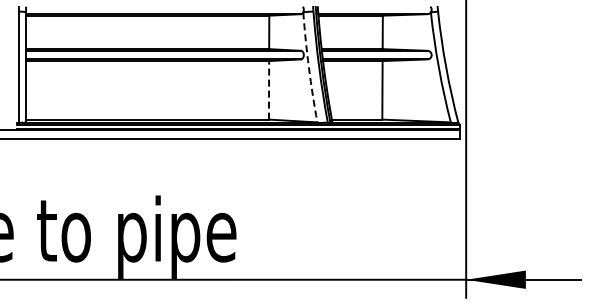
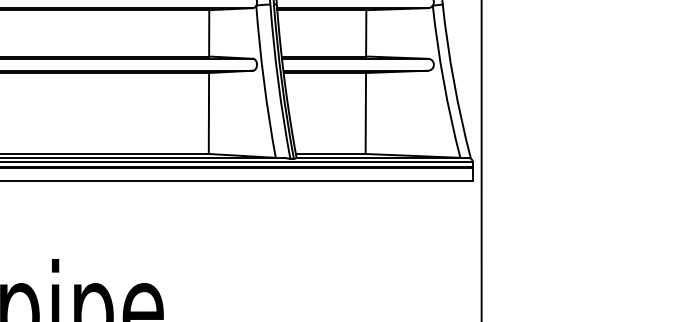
arc: (308, 67) -> (263, 81), dashed -> solid
line: (269, 89) -> (209, 112), dashed -> solid

